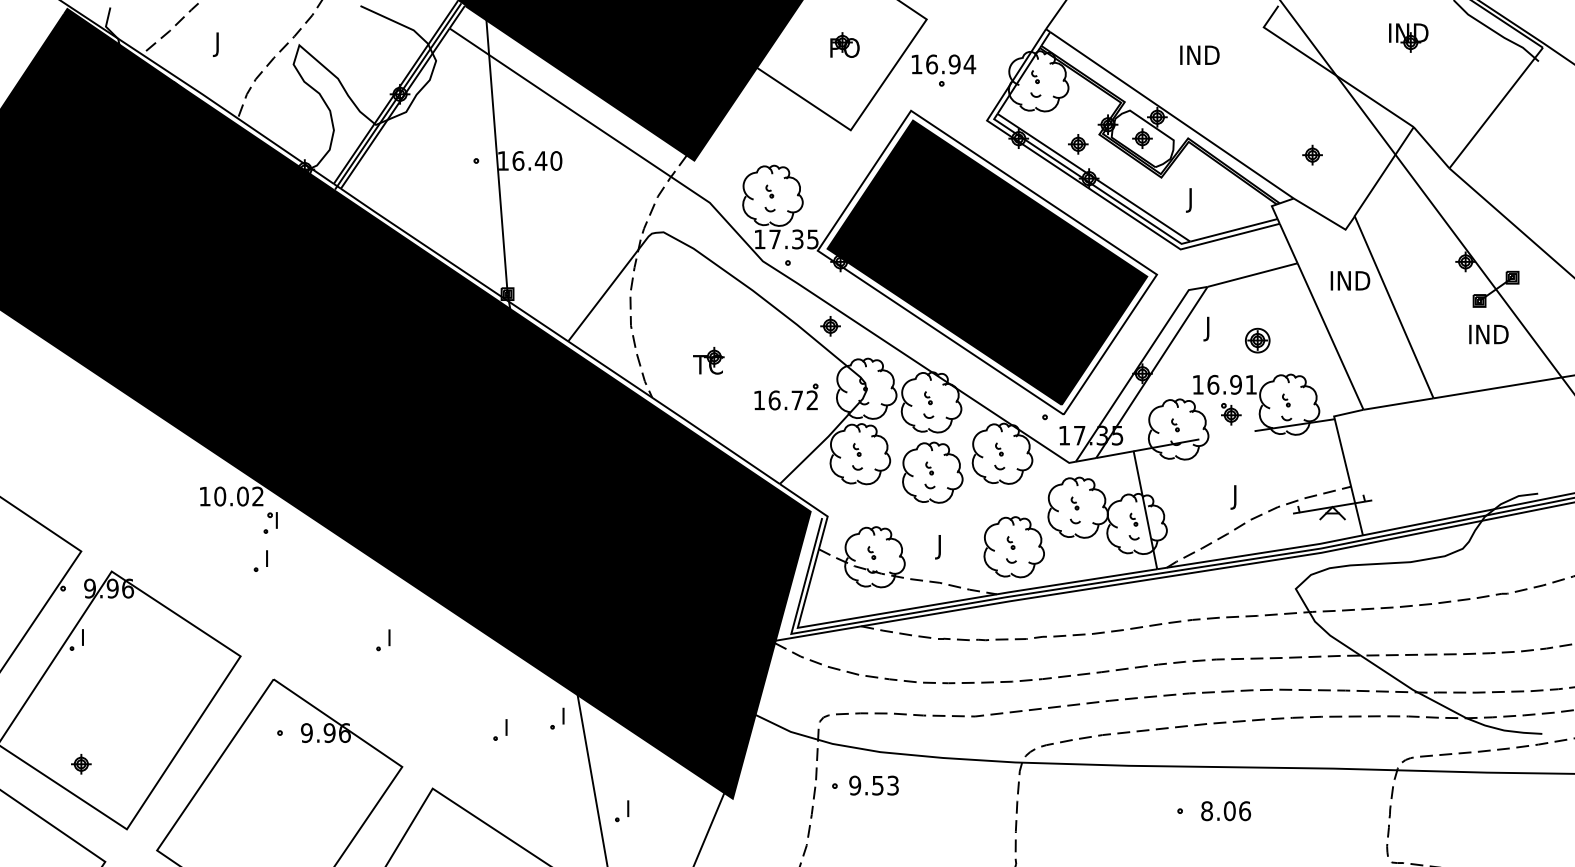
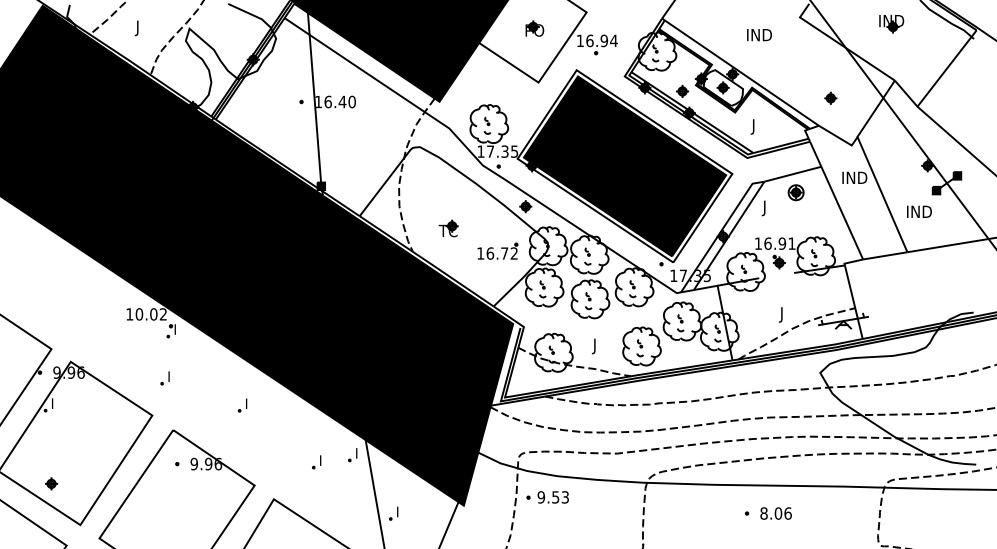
text: (1488, 333) -> (919, 211), moved
part: (1256, 340) -> (795, 192), moved
part: (259, 561) -> (164, 378), moved

